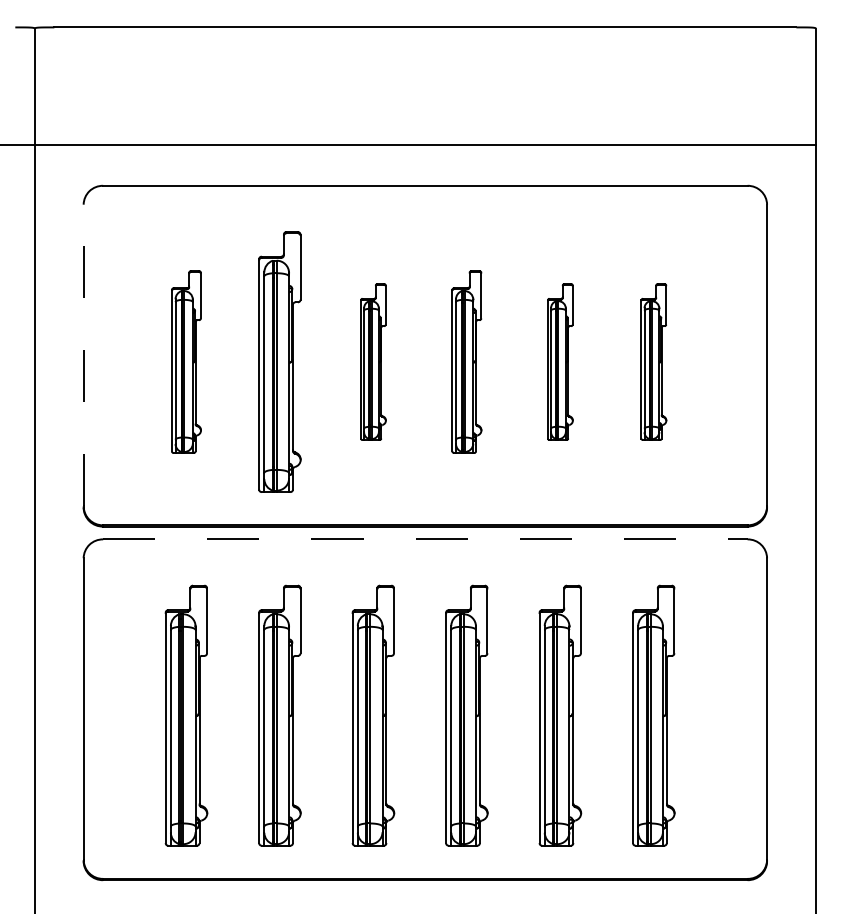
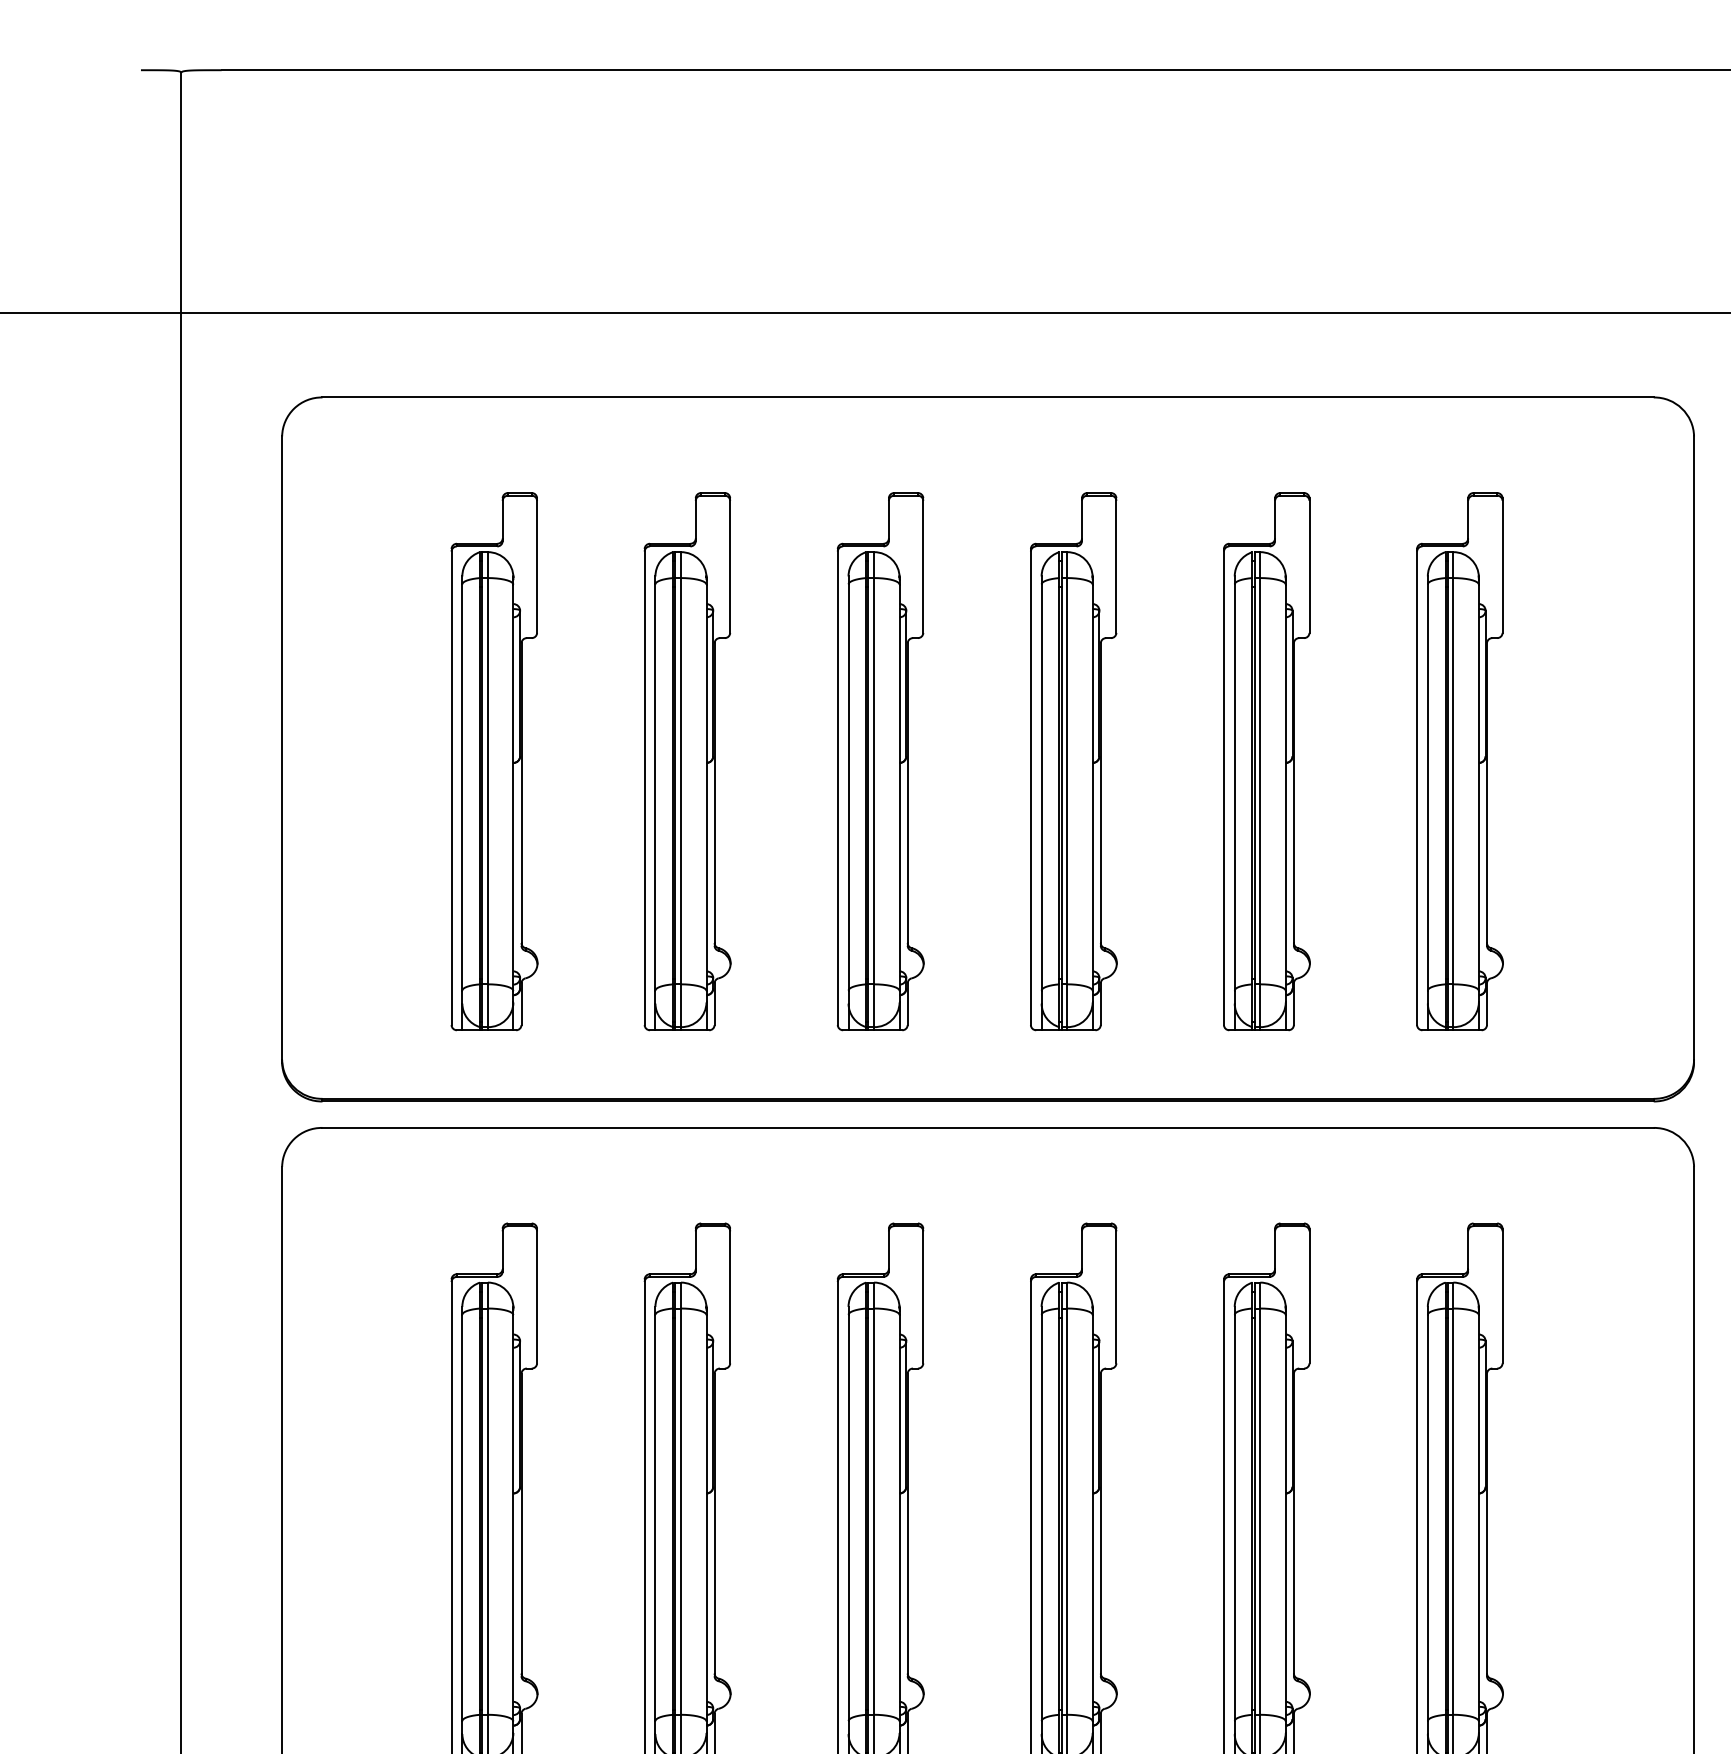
line: (83, 355) -> (281, 748), dashed -> solid
part: (186, 361) -> (494, 760), size x1.43
part: (373, 361) -> (880, 760), size x1.67
part: (466, 361) -> (1073, 760), size x1.43
part: (560, 361) -> (1267, 760), size x1.67
part: (653, 361) -> (1459, 760), size x1.67
line: (425, 539) -> (988, 1128), dashed -> solid

